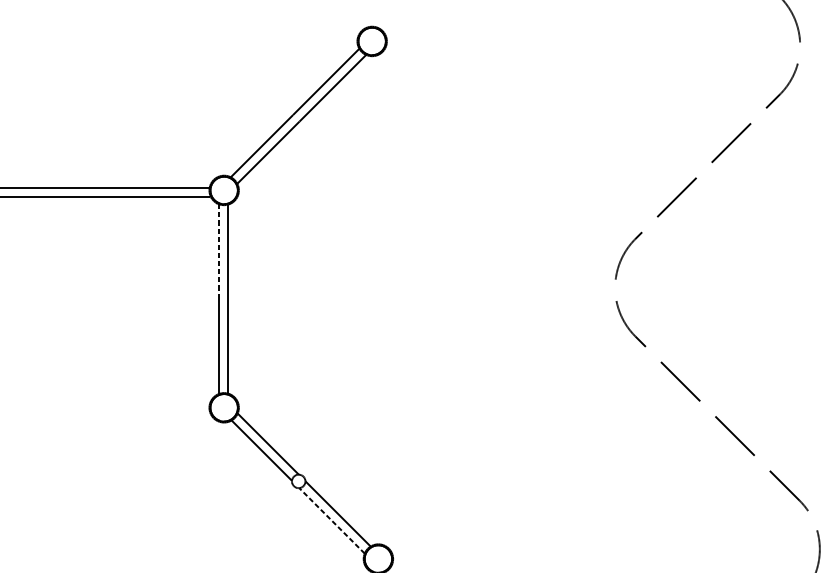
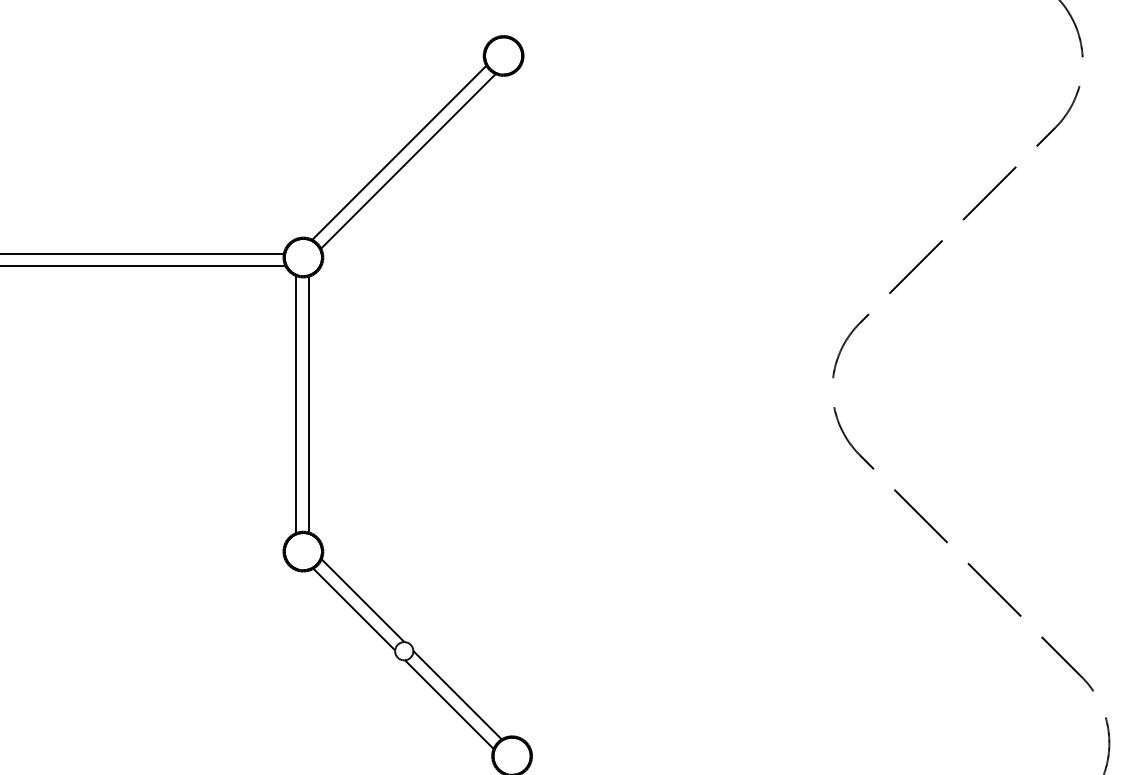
line: (219, 250) -> (296, 338), dashed -> solid
line: (332, 520) -> (449, 704), dashed -> solid

